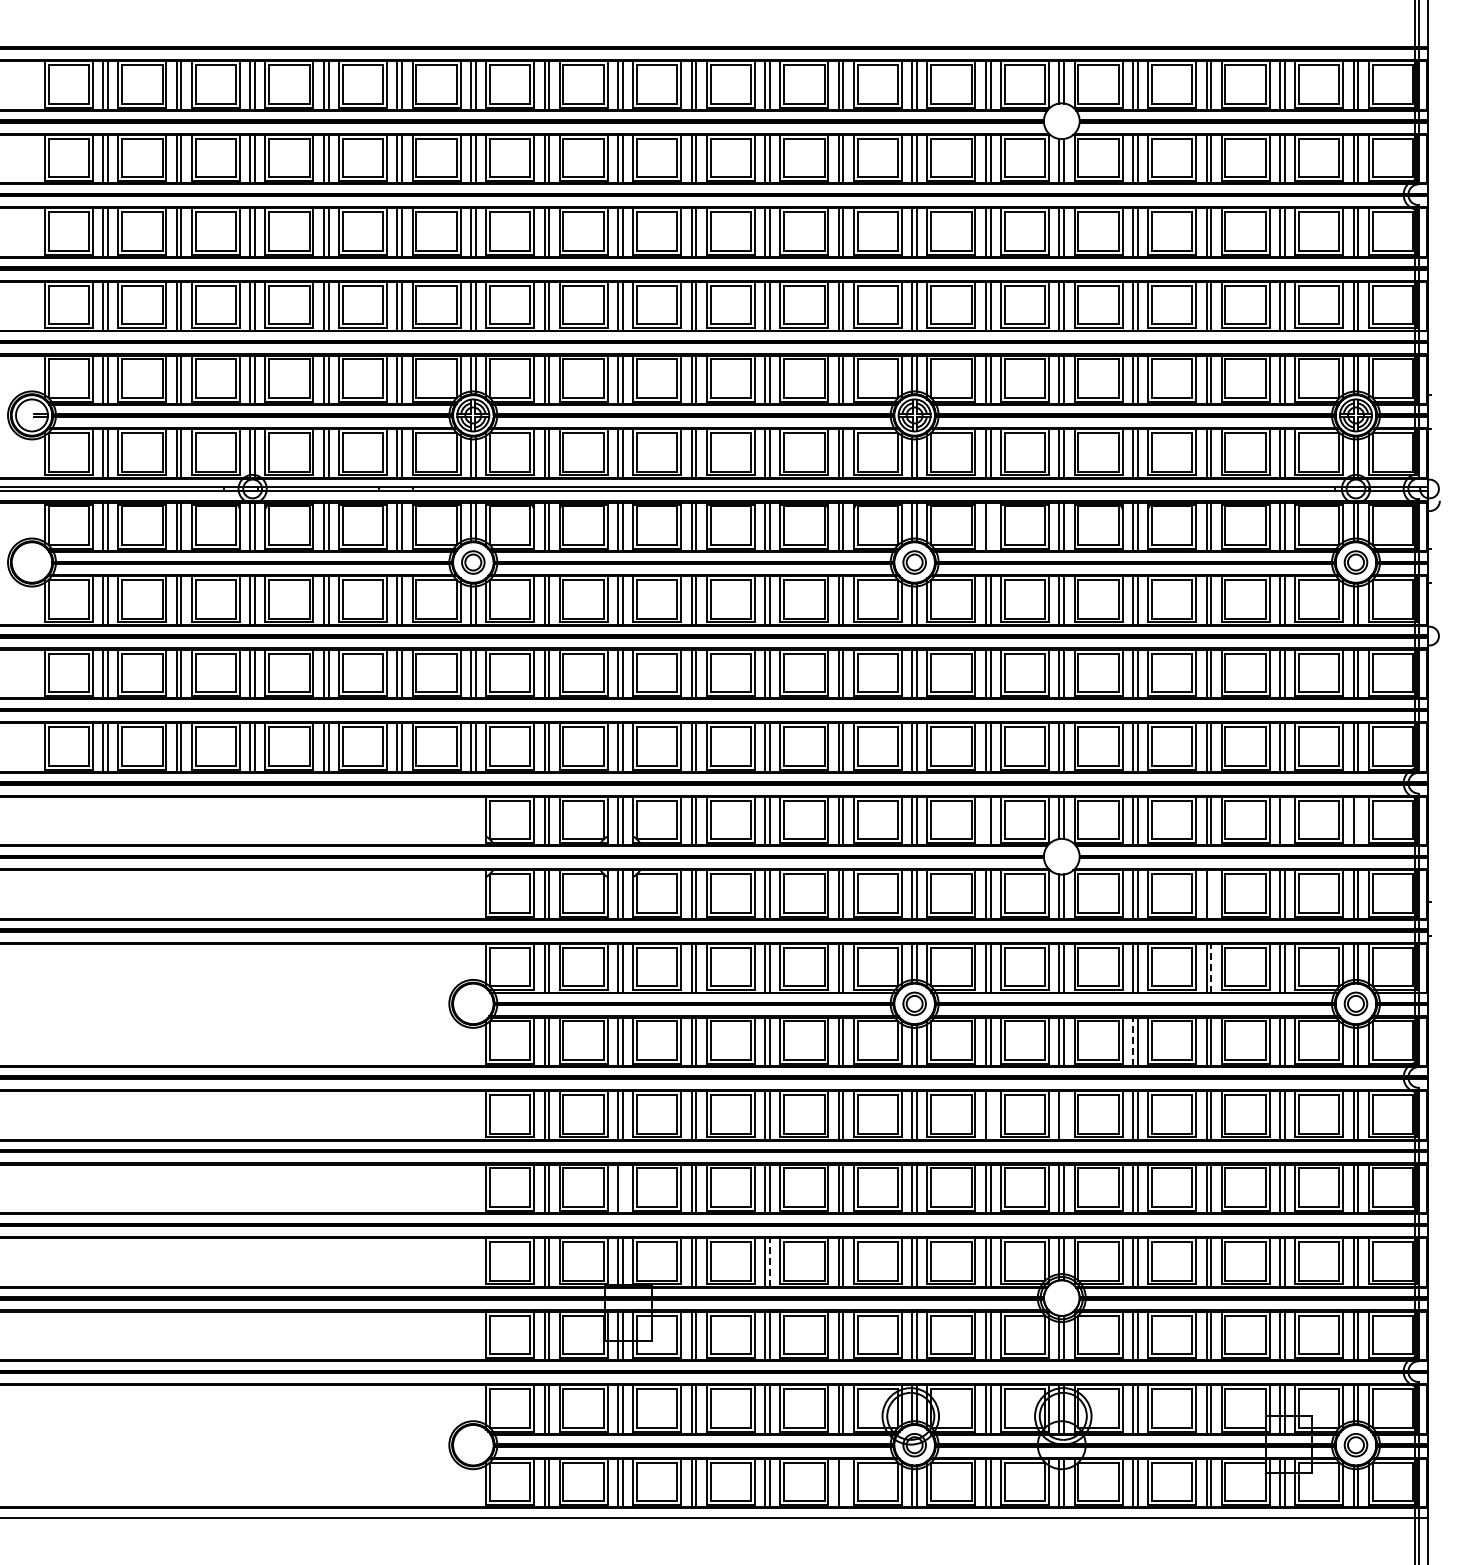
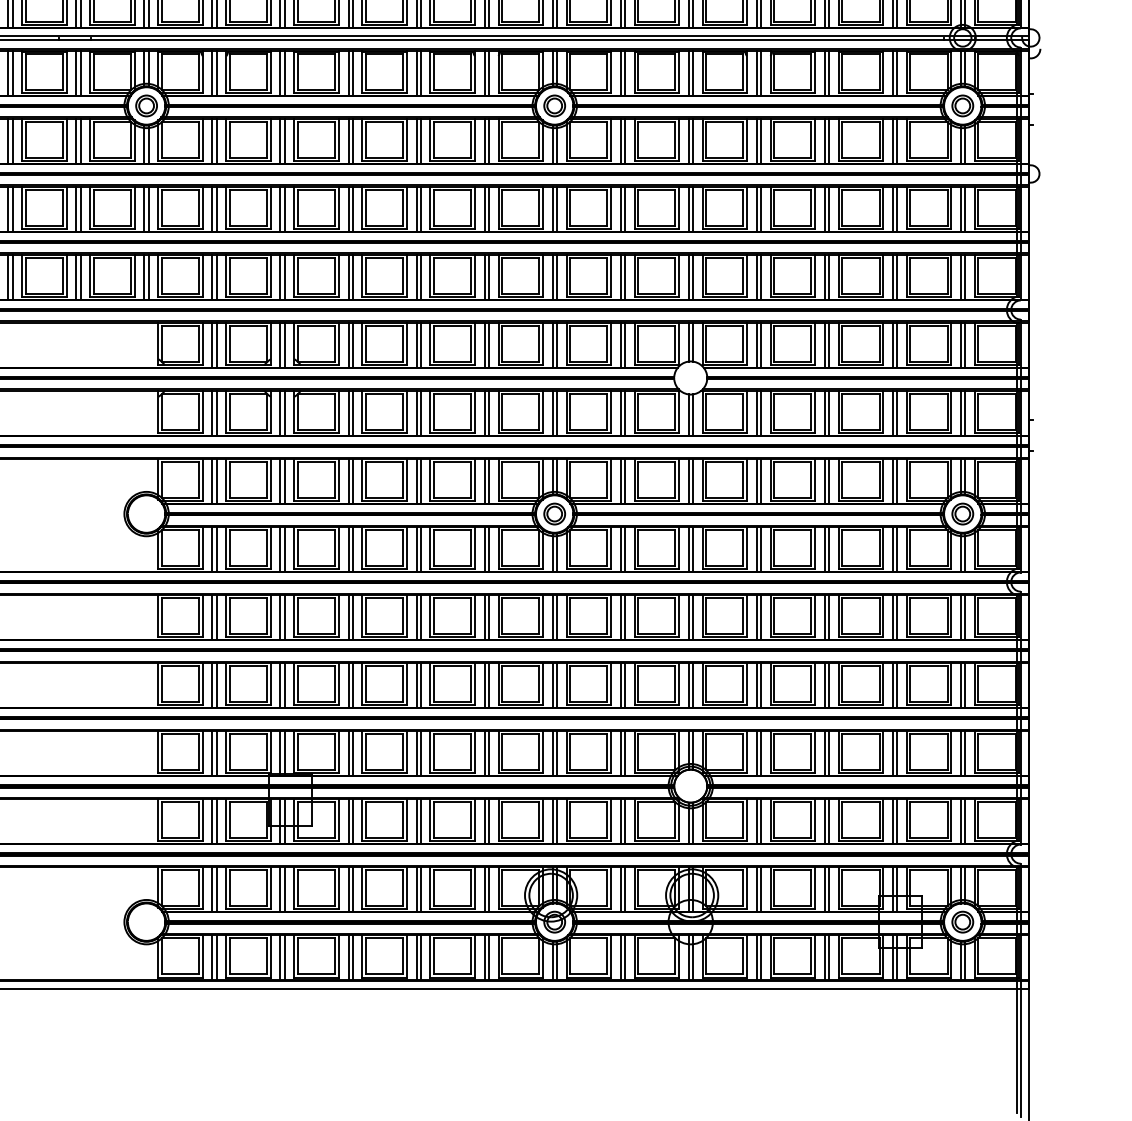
line: (990, 526) -> (624, 72), added
line: (985, 820) -> (620, 344), added
line: (1284, 820) -> (896, 344), added
line: (1358, 820) -> (965, 344), added
line: (1211, 894) -> (829, 412), added
line: (1211, 967) -> (829, 480), dashed -> solid
line: (1132, 1041) -> (756, 548), dashed -> solid
line: (990, 1115) -> (624, 617), added
line: (1064, 1115) -> (693, 617), added
line: (622, 1188) -> (284, 684), added
line: (769, 1262) -> (420, 753), dashed -> solid
line: (843, 1482) -> (488, 956), added

